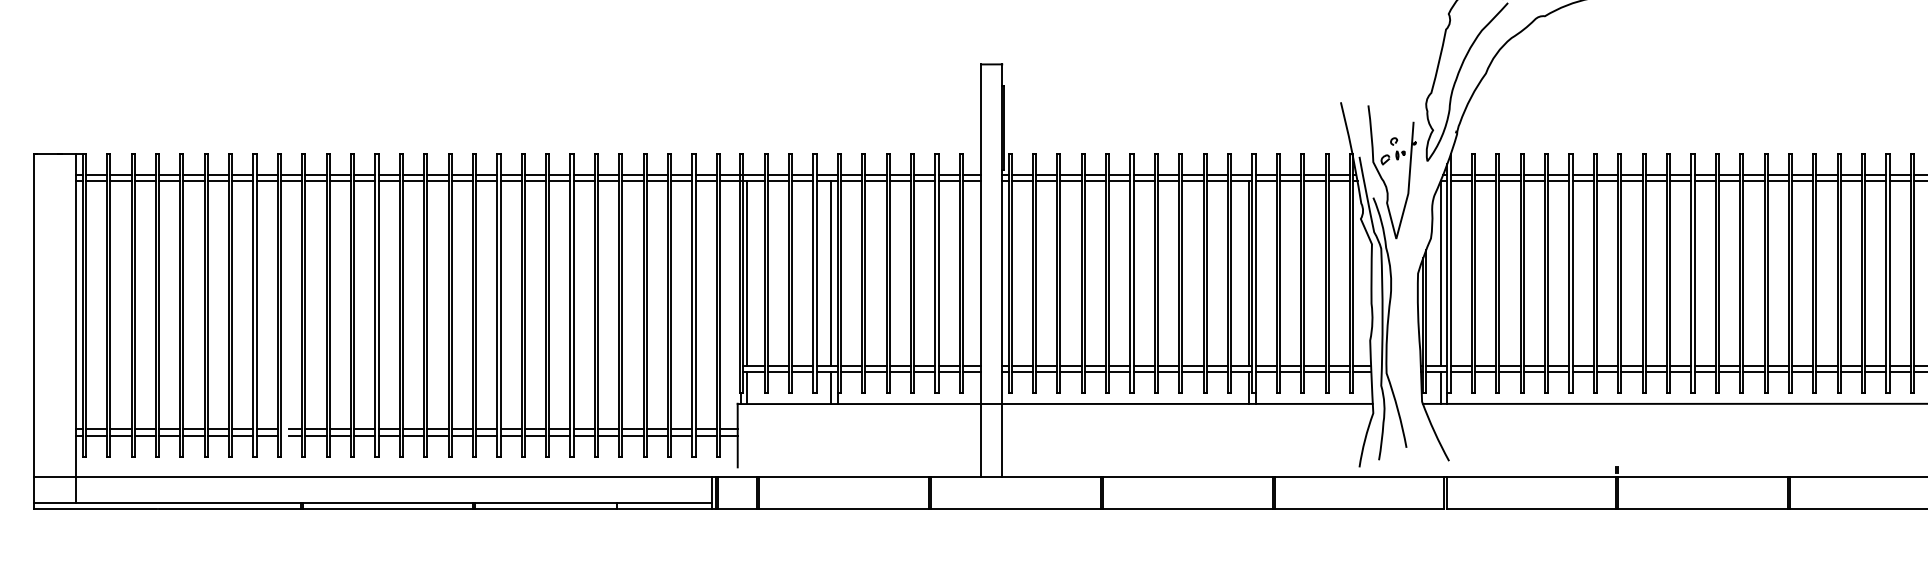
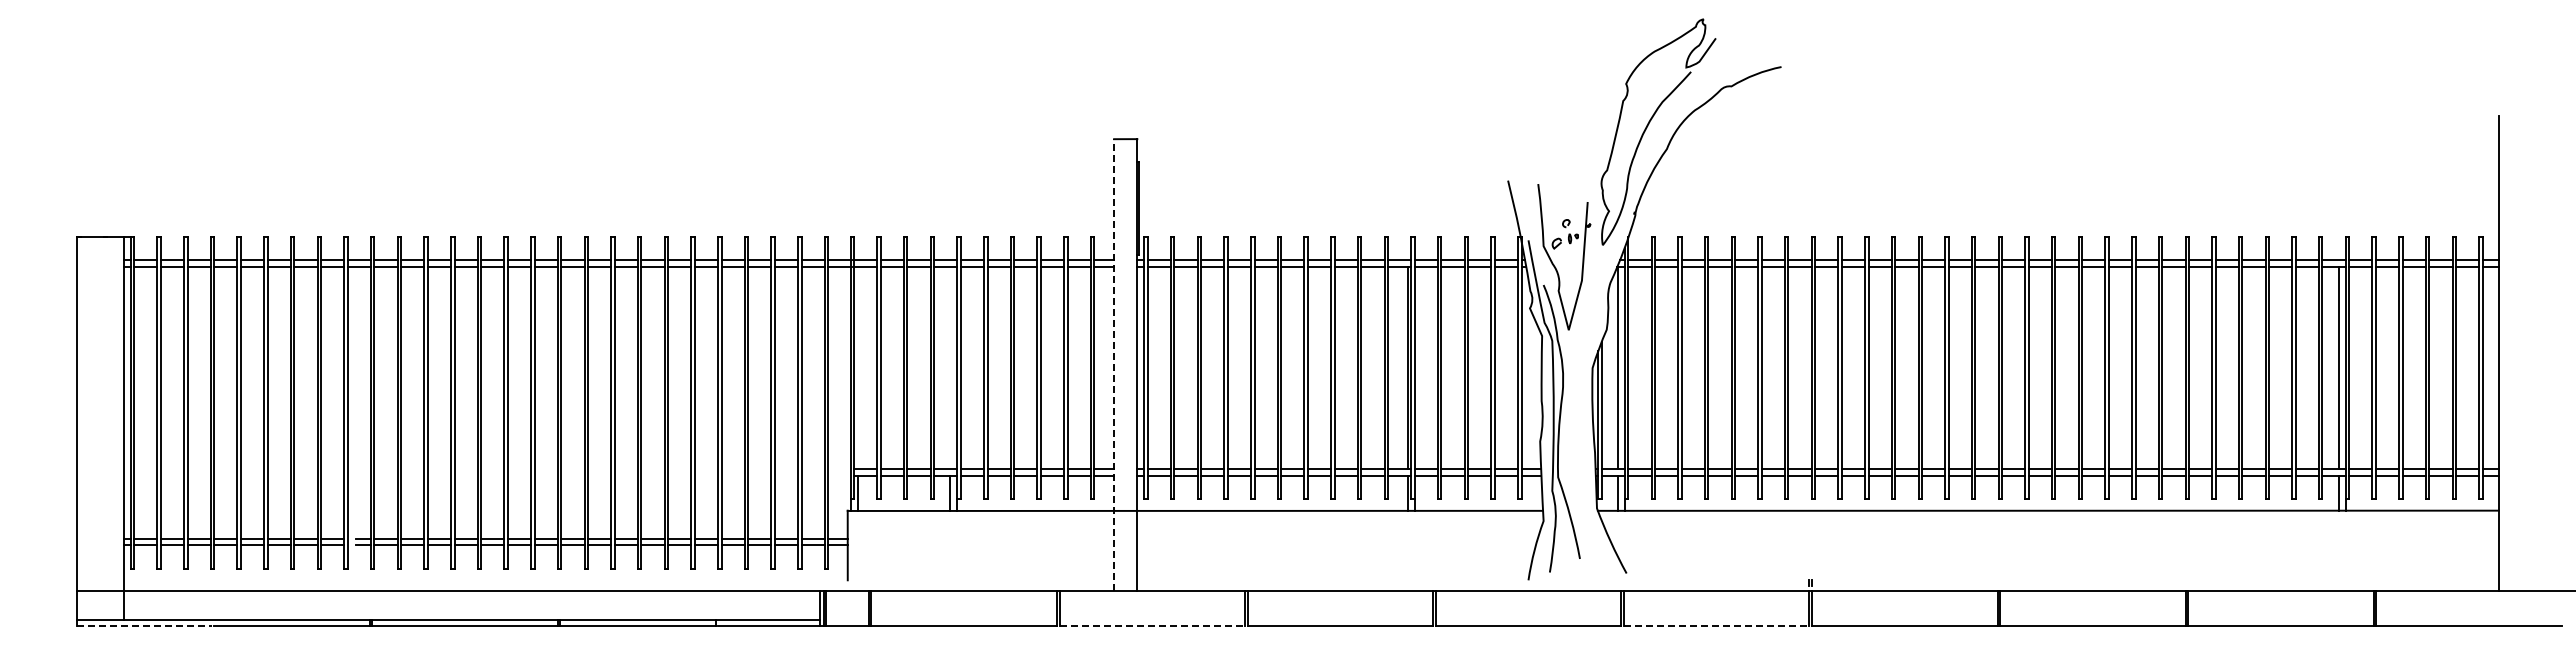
line: (981, 270) -> (1114, 364), solid -> dashed
line: (746, 272) -> (857, 367), removed
line: (831, 272) -> (950, 367), removed
line: (96, 508) -> (145, 625), solid -> dashed
line: (1016, 508) -> (1152, 625), solid -> dashed
line: (1531, 508) -> (1716, 625), solid -> dashed

